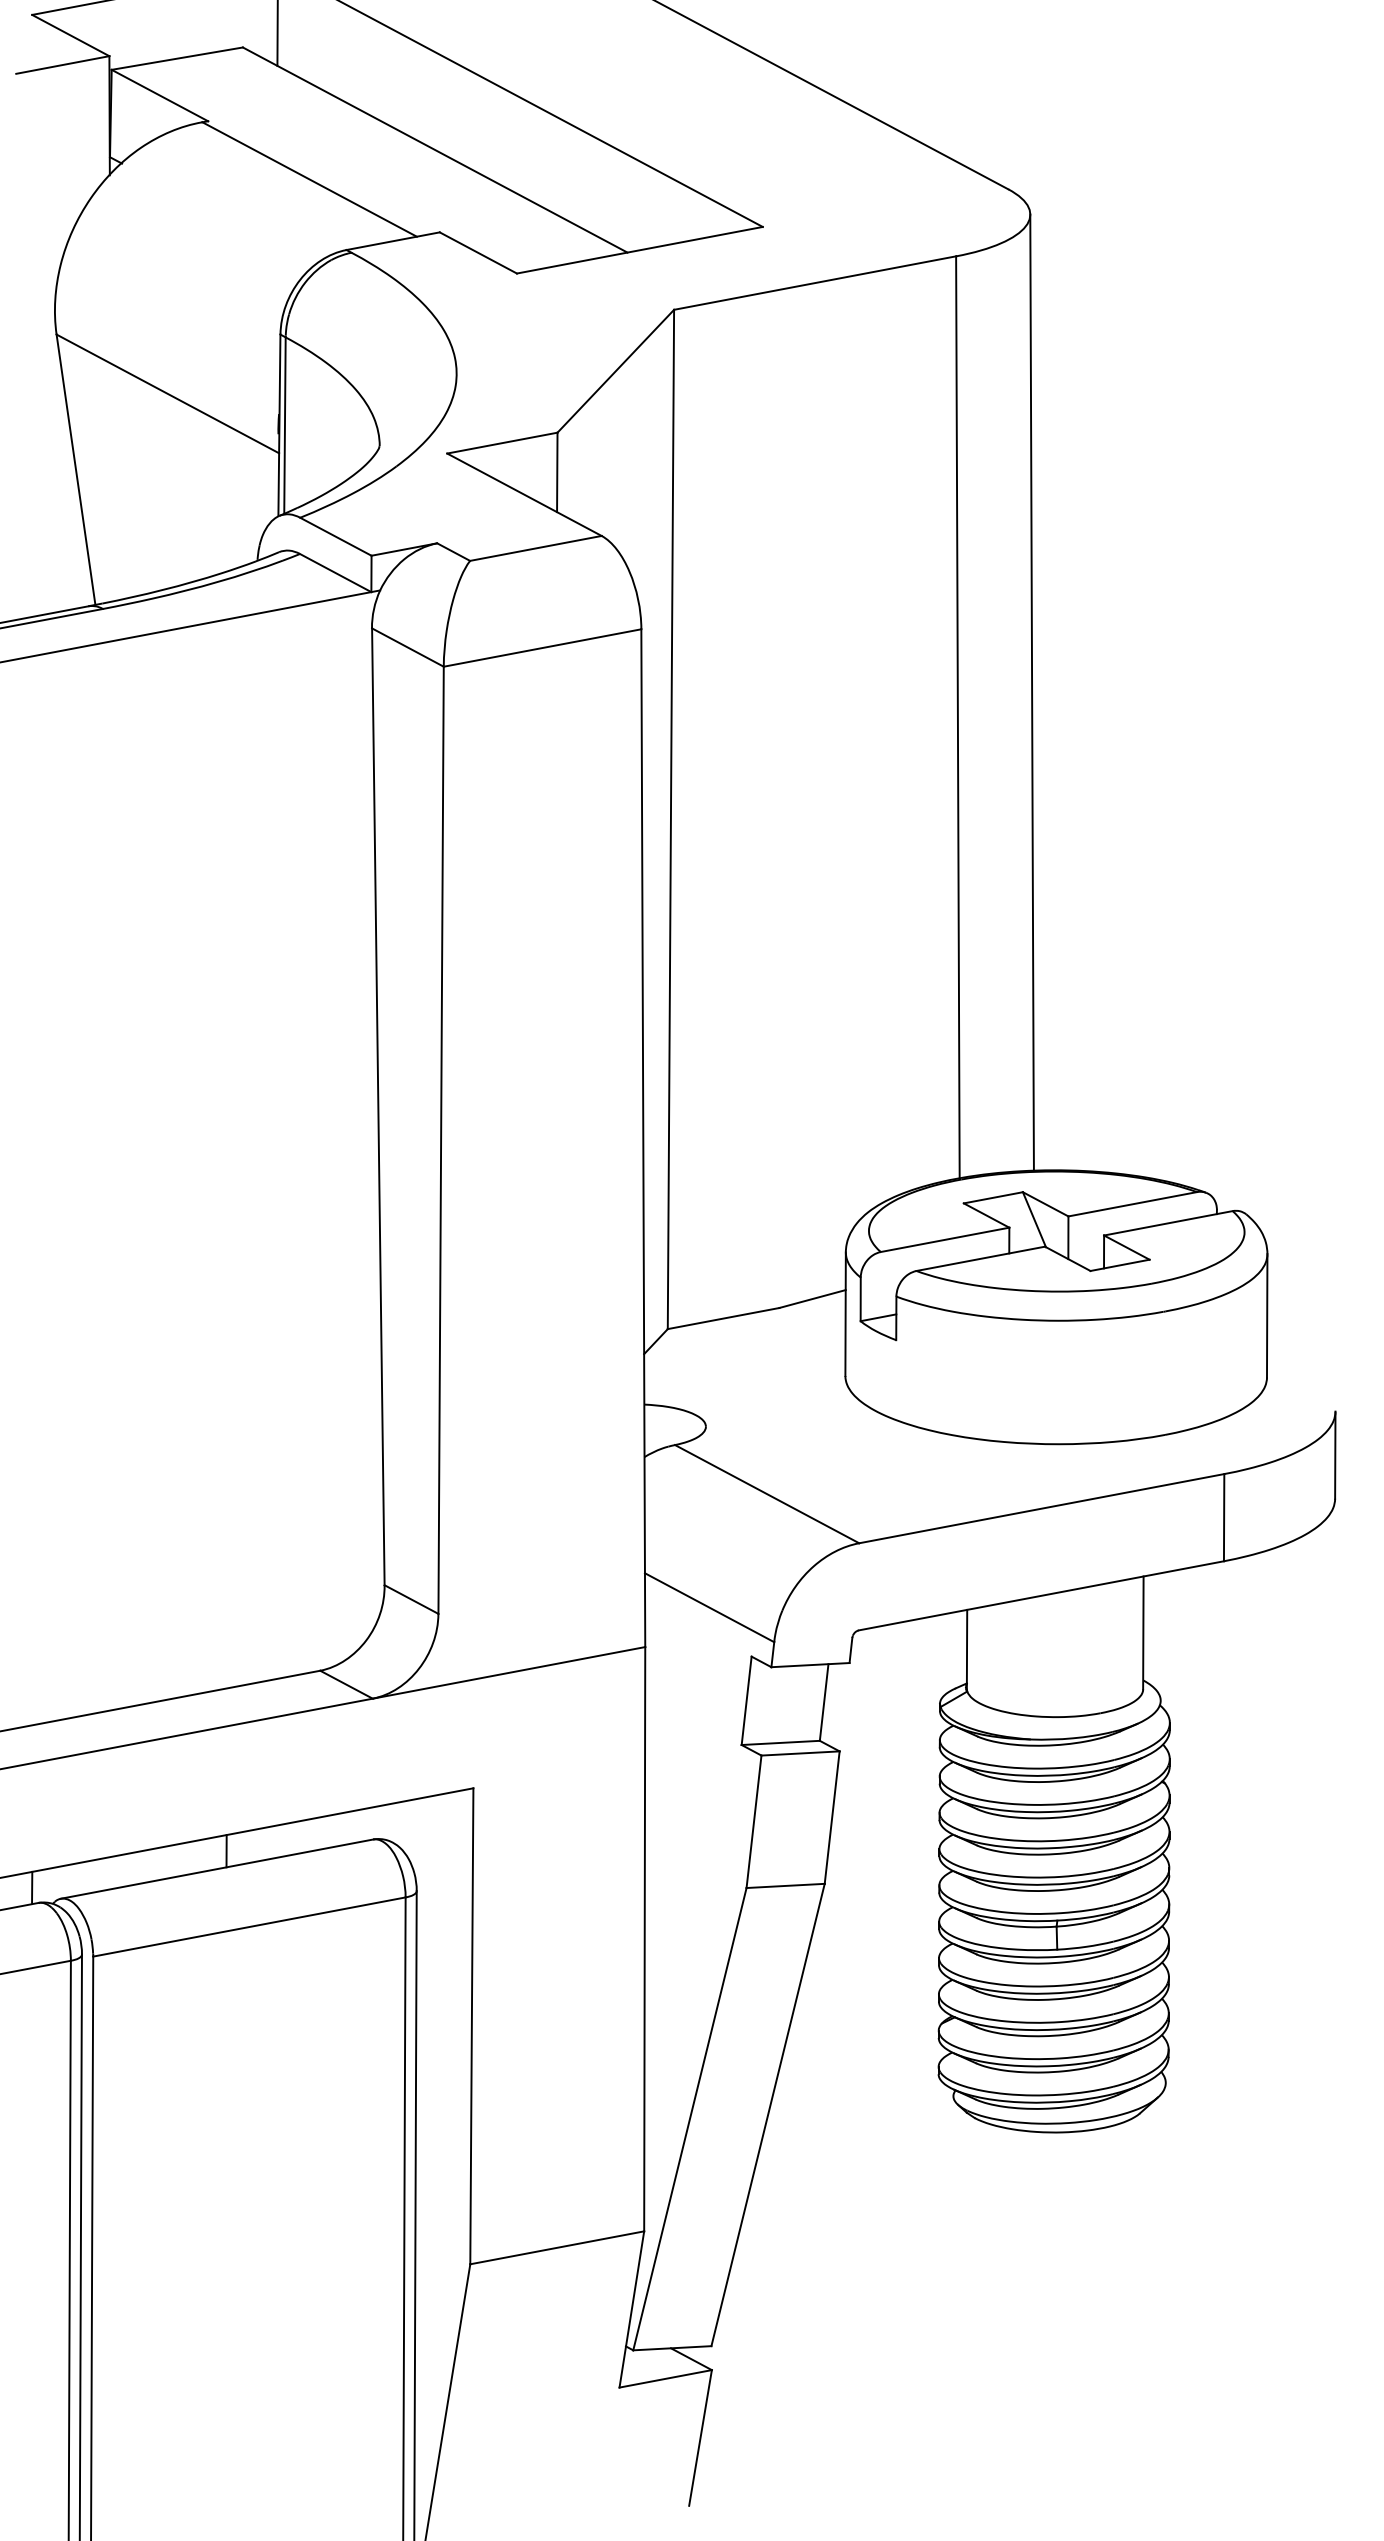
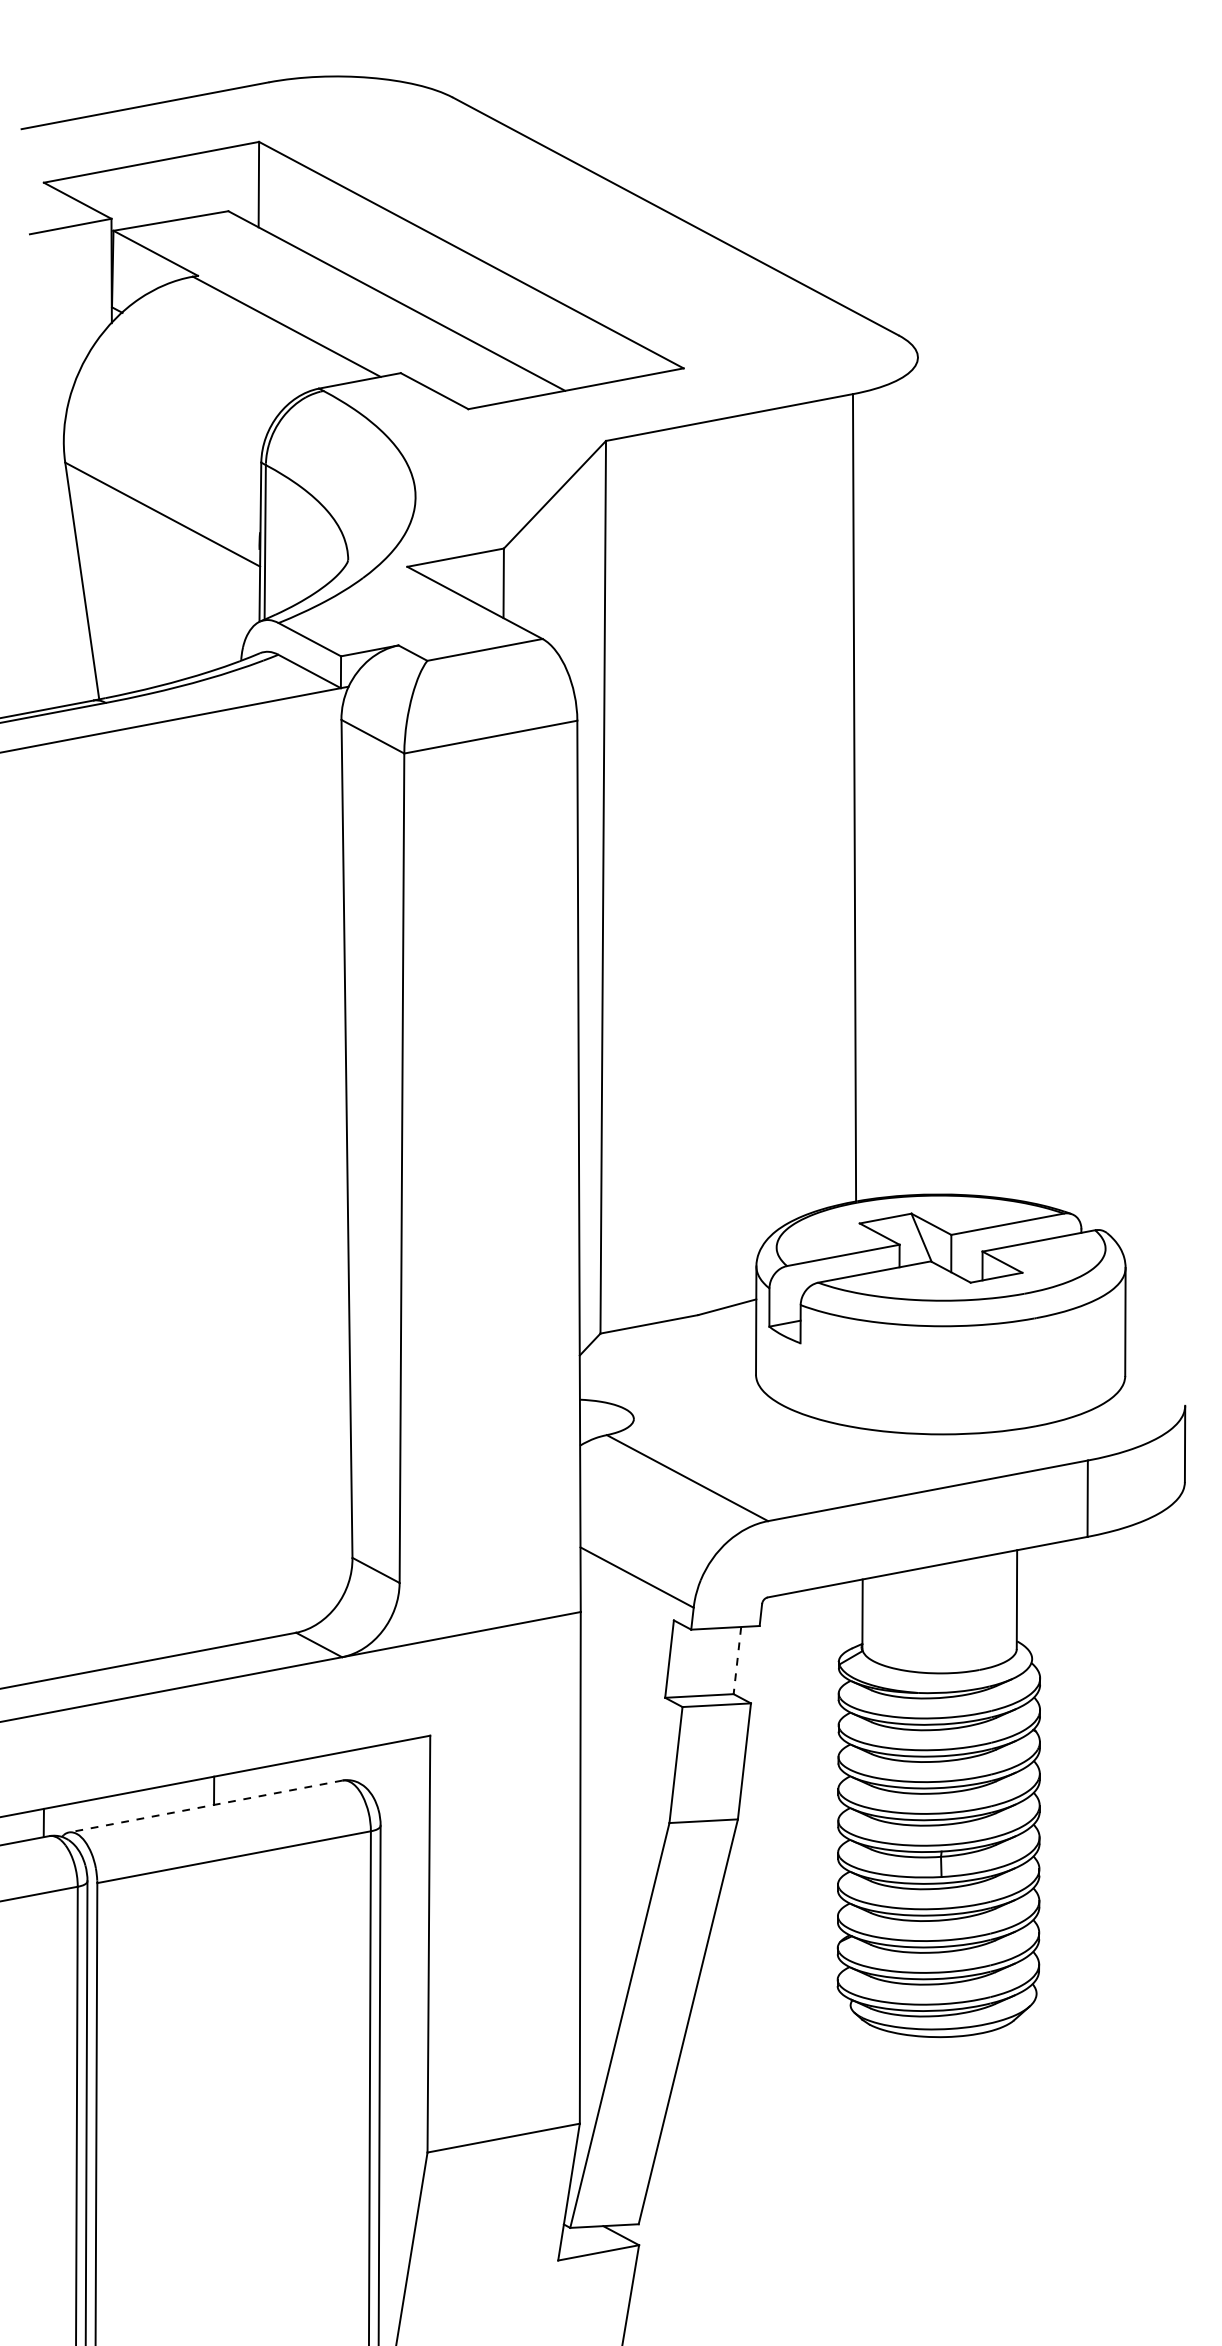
line: (1032, 691) -> (919, 775), removed
line: (824, 1702) -> (737, 1660), solid -> dashed
line: (216, 1869) -> (205, 1806), solid -> dashed

